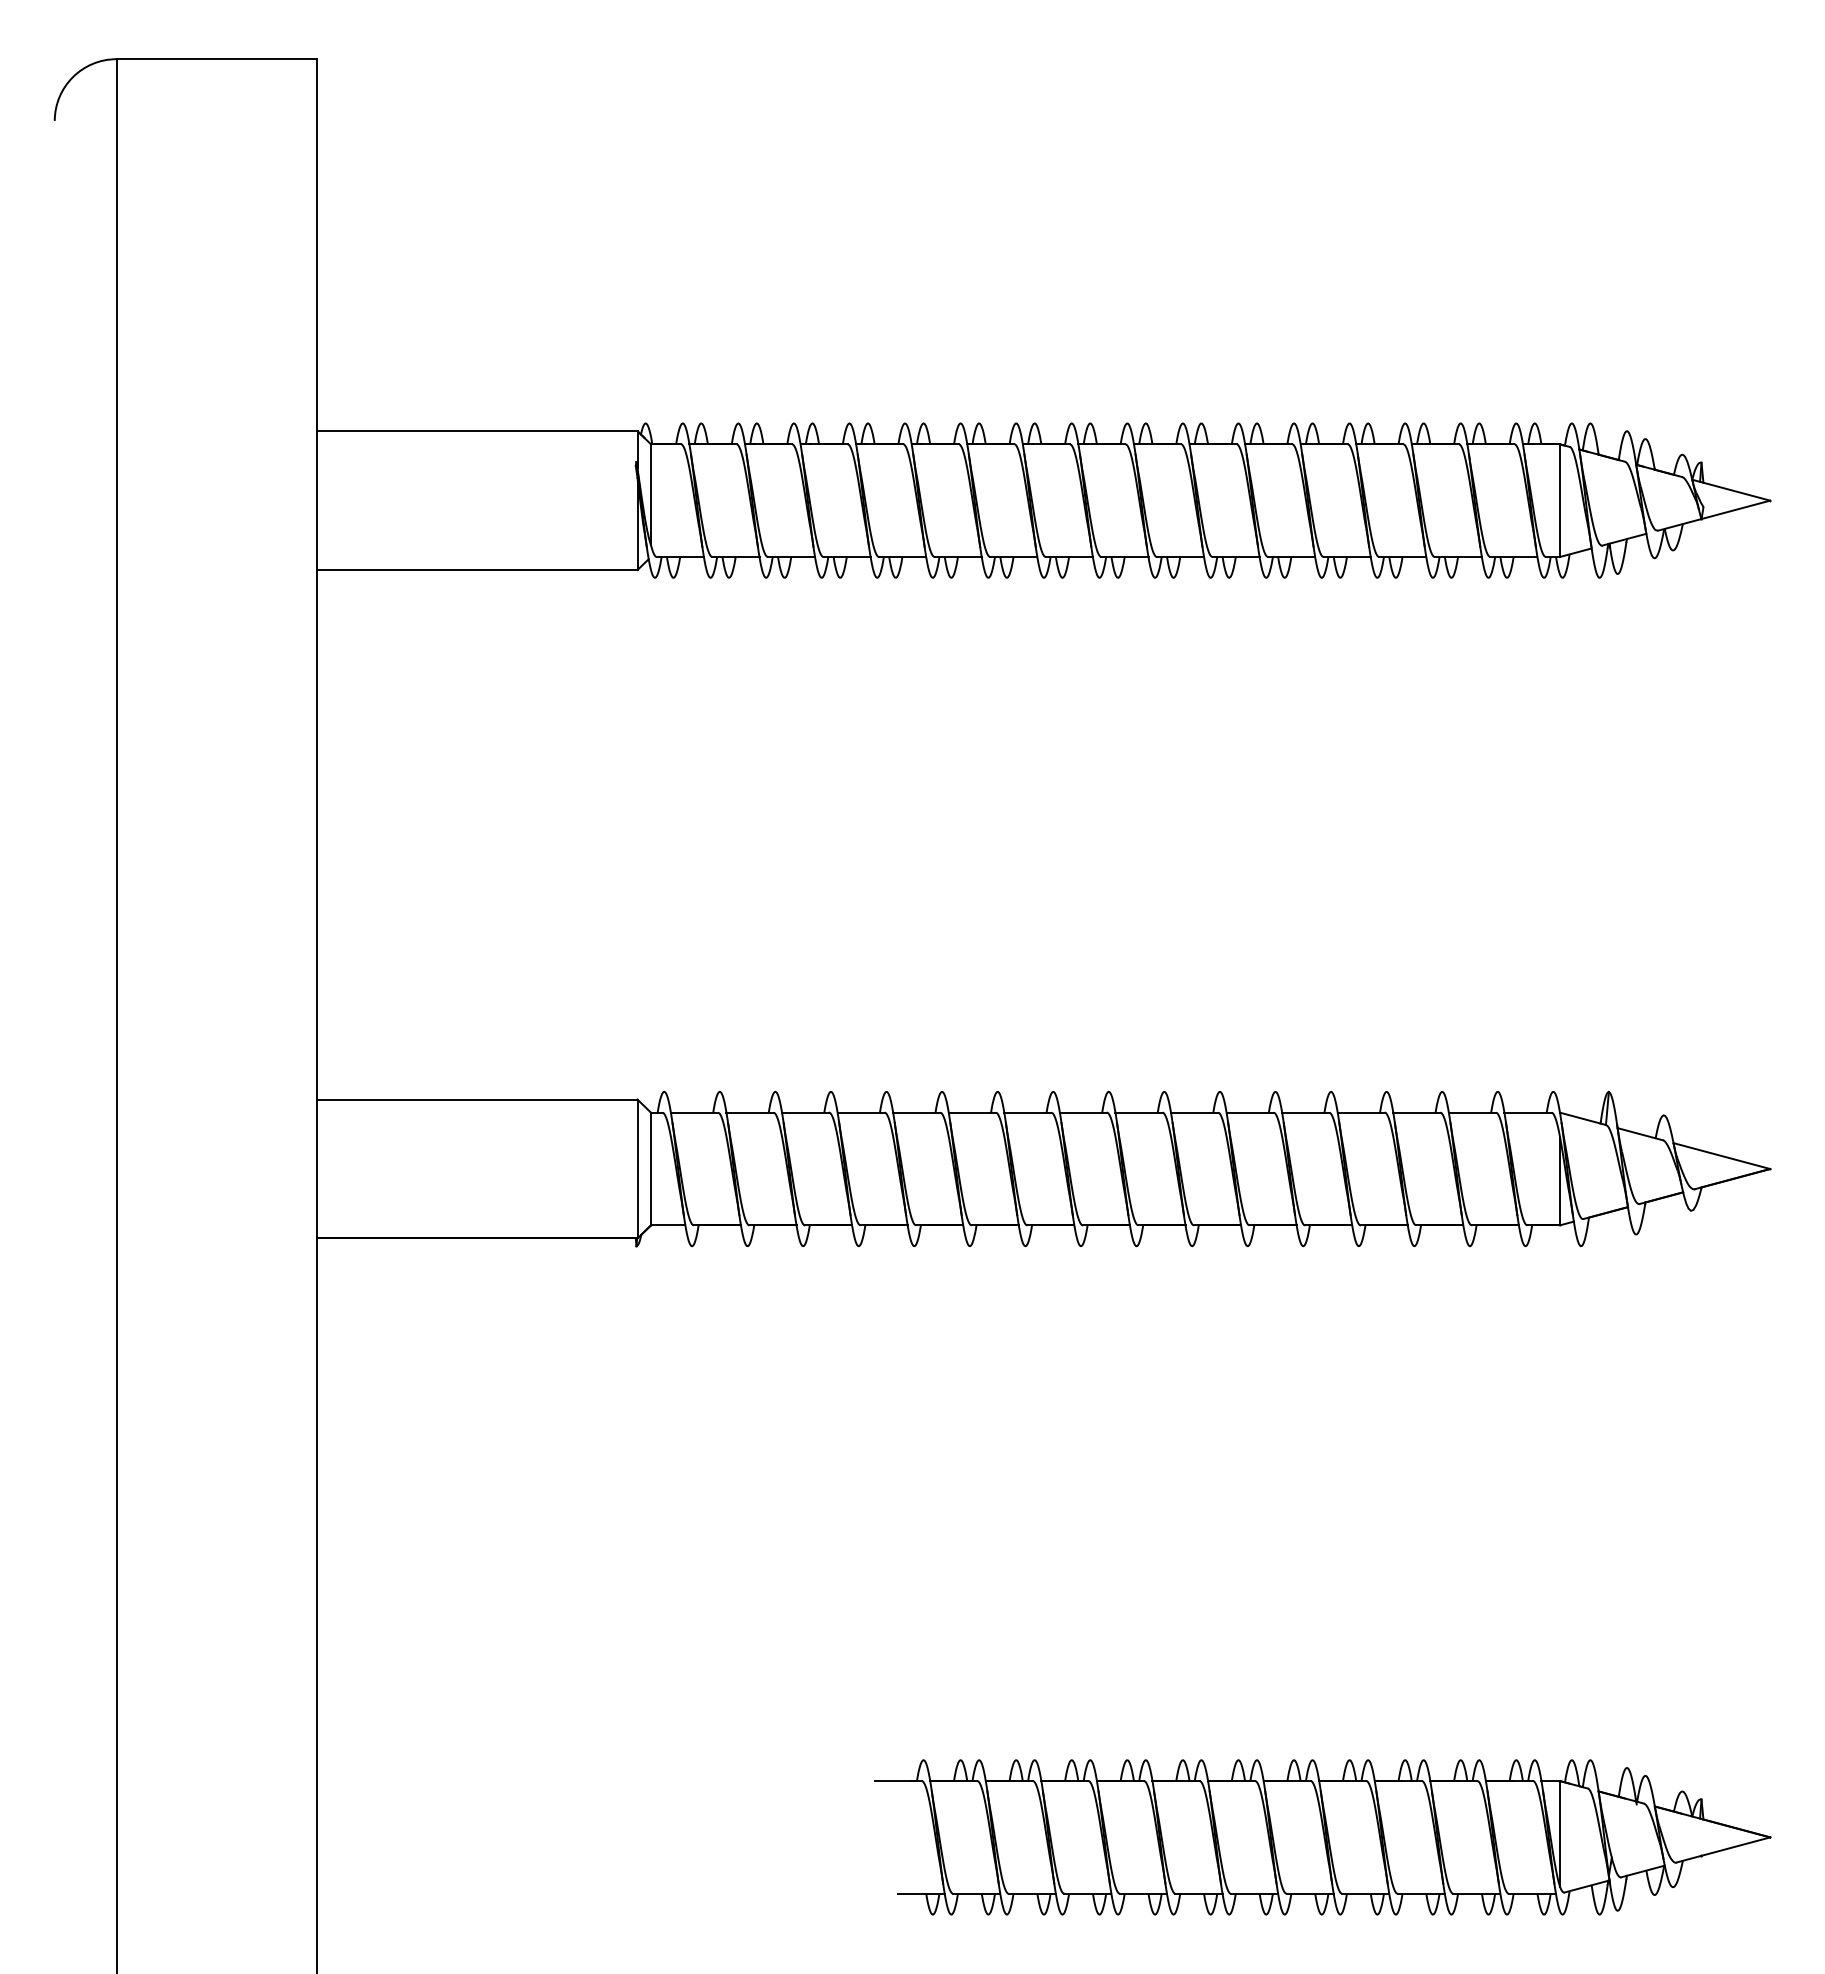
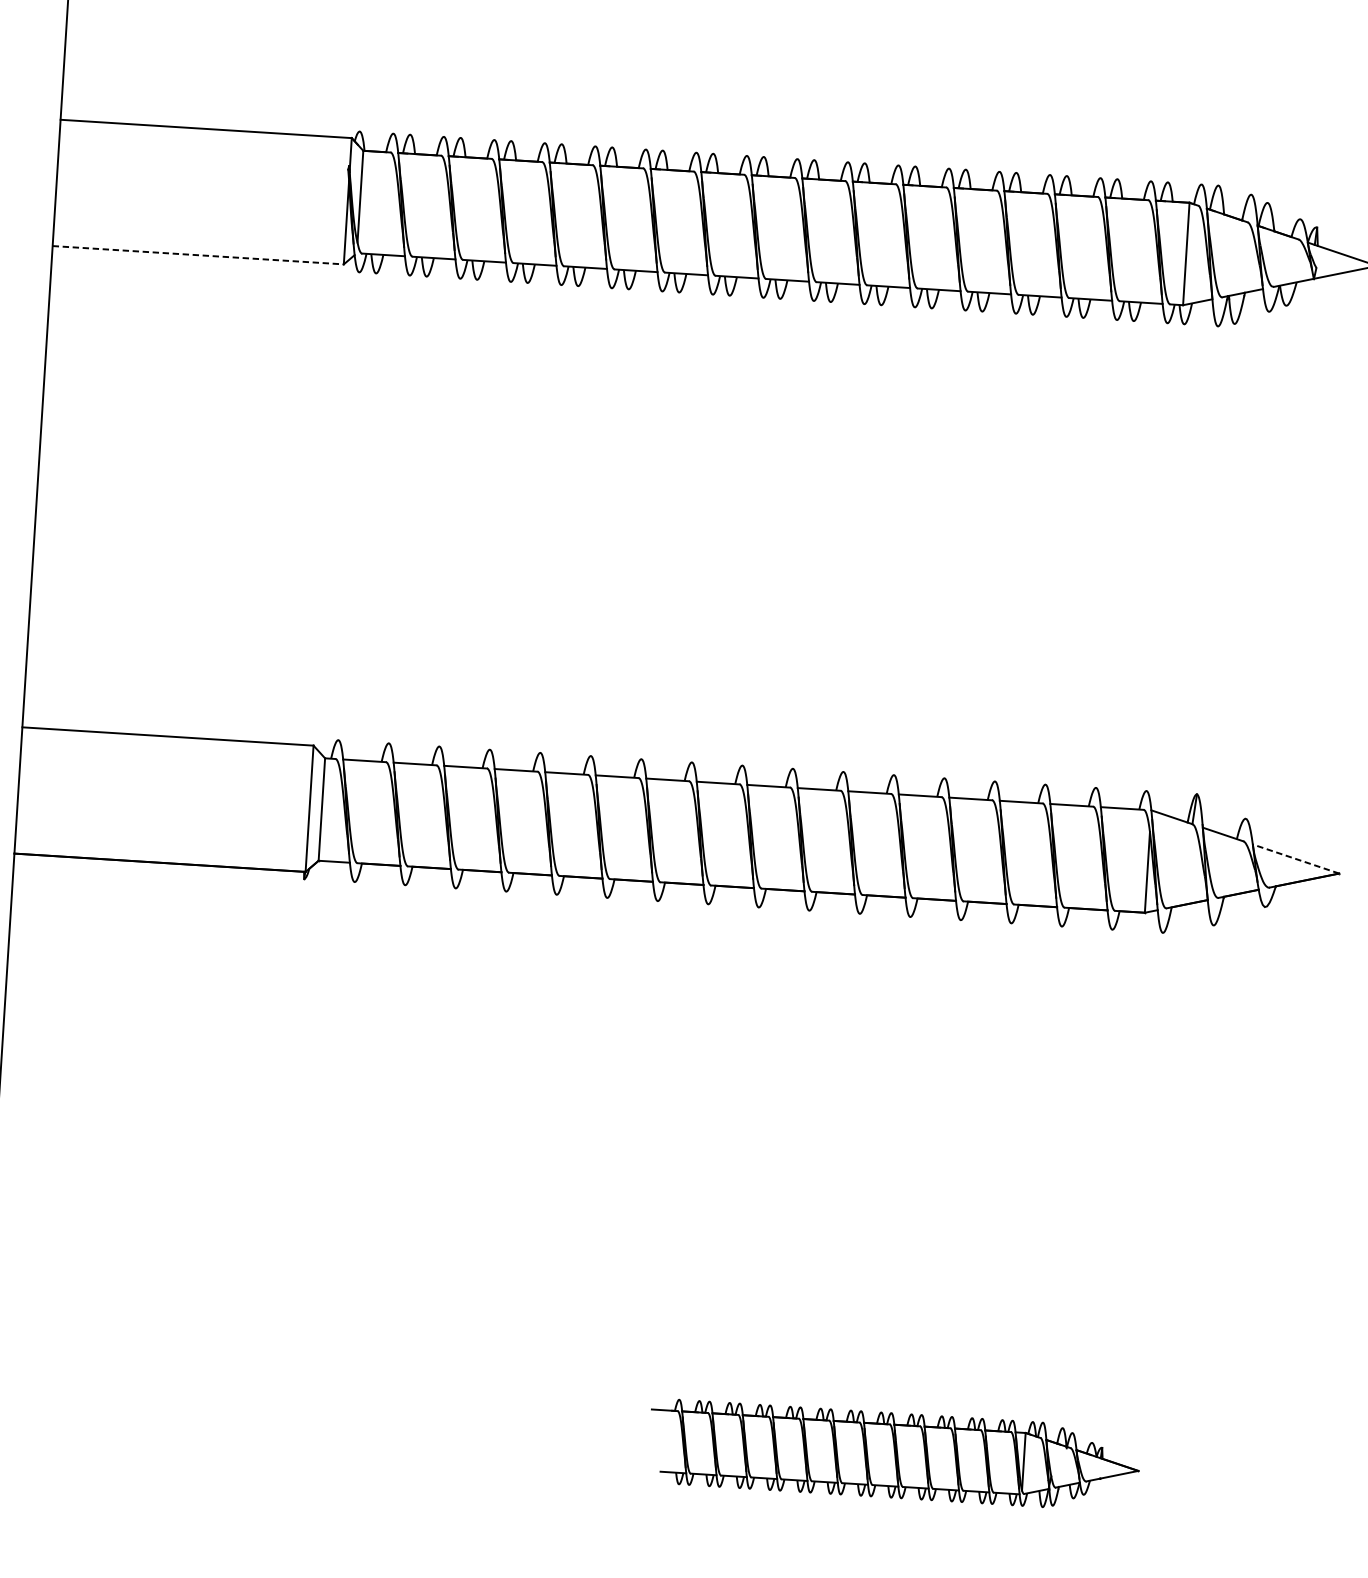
line: (477, 570) -> (198, 255), solid -> dashed
line: (1721, 1155) -> (1295, 858), solid -> dashed
part: (1322, 1837) -> (894, 1455), size x0.6

